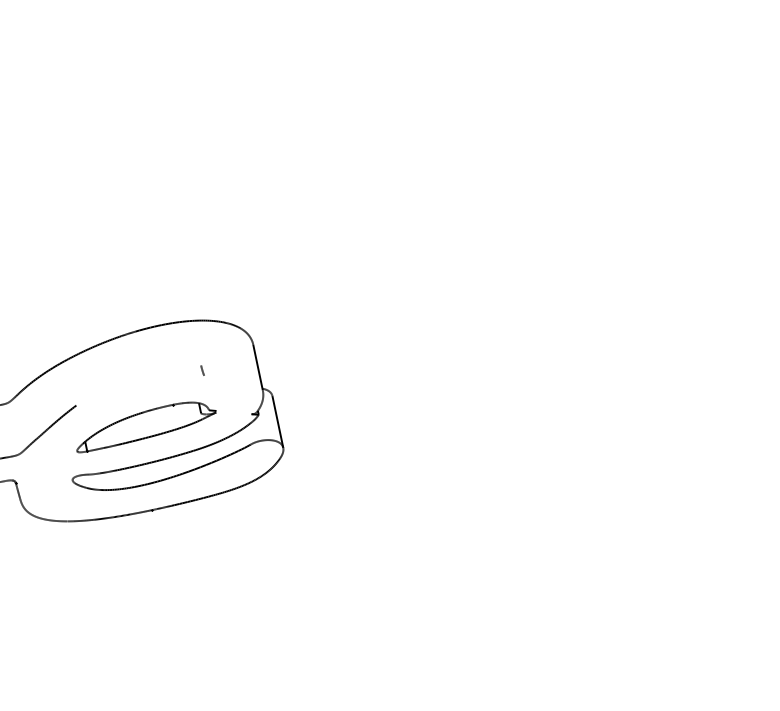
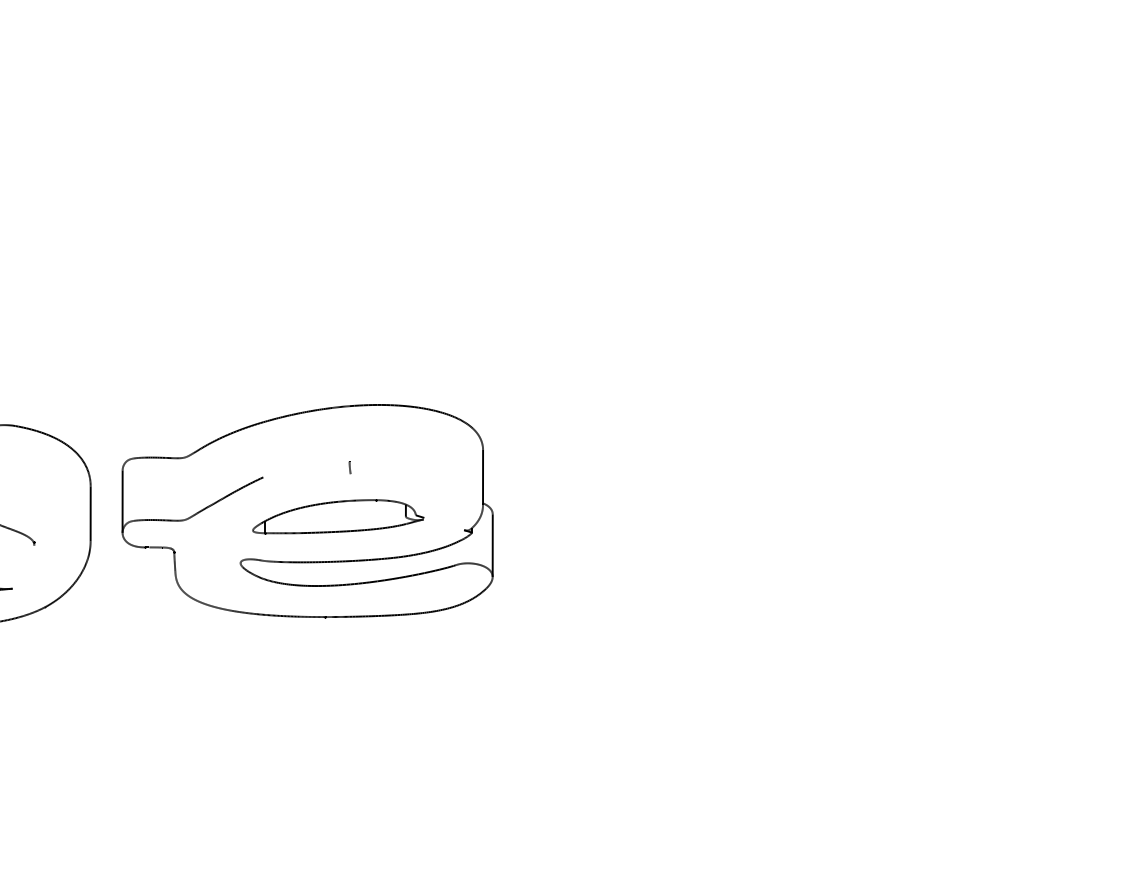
curve: (202, 370) -> (349, 467), moved

